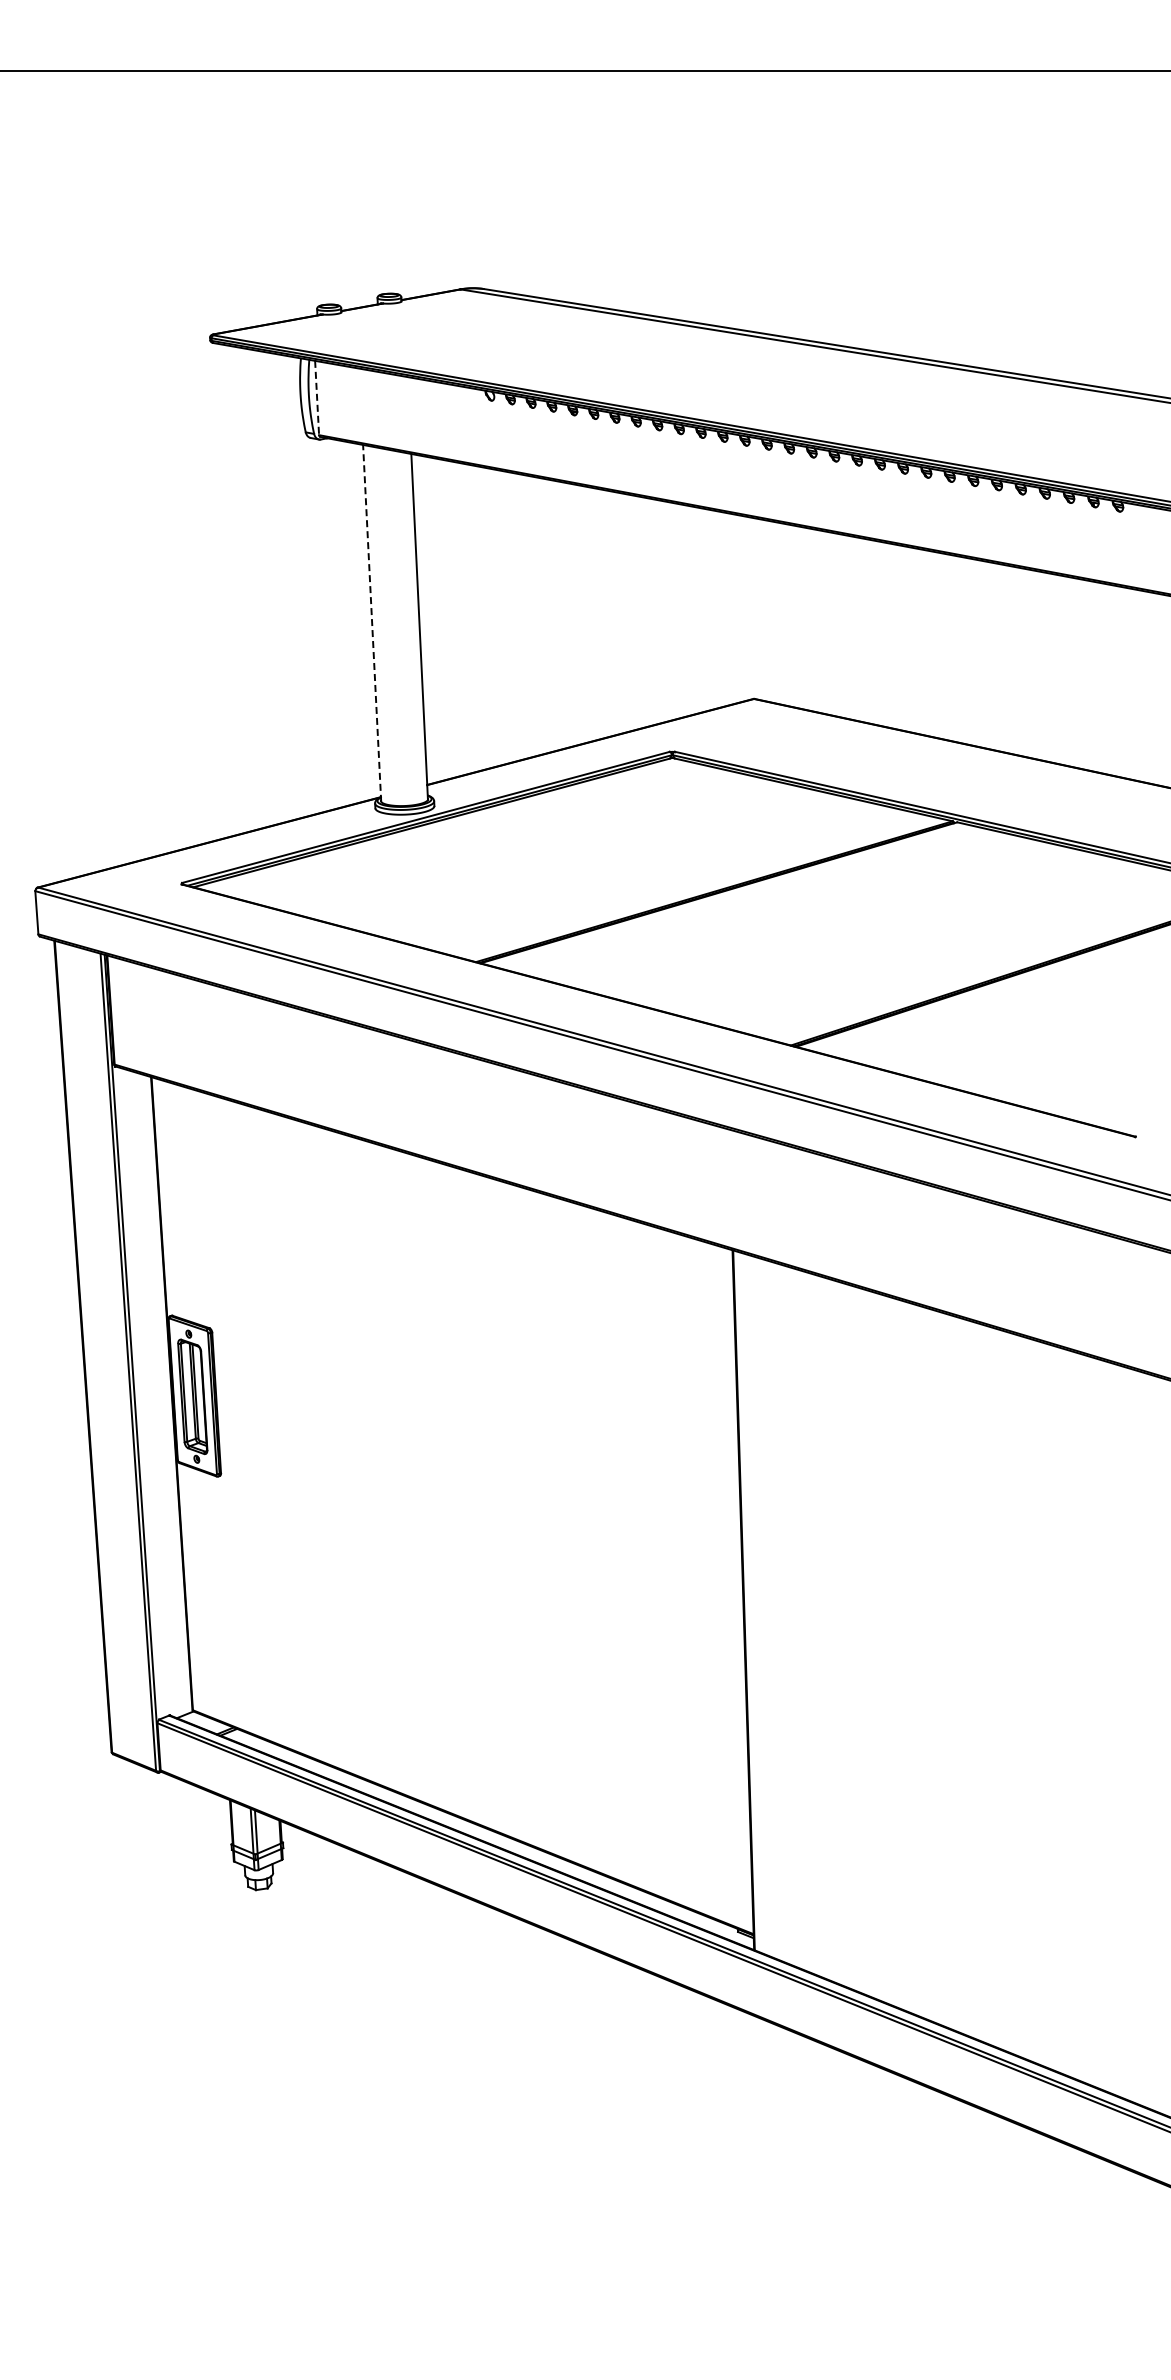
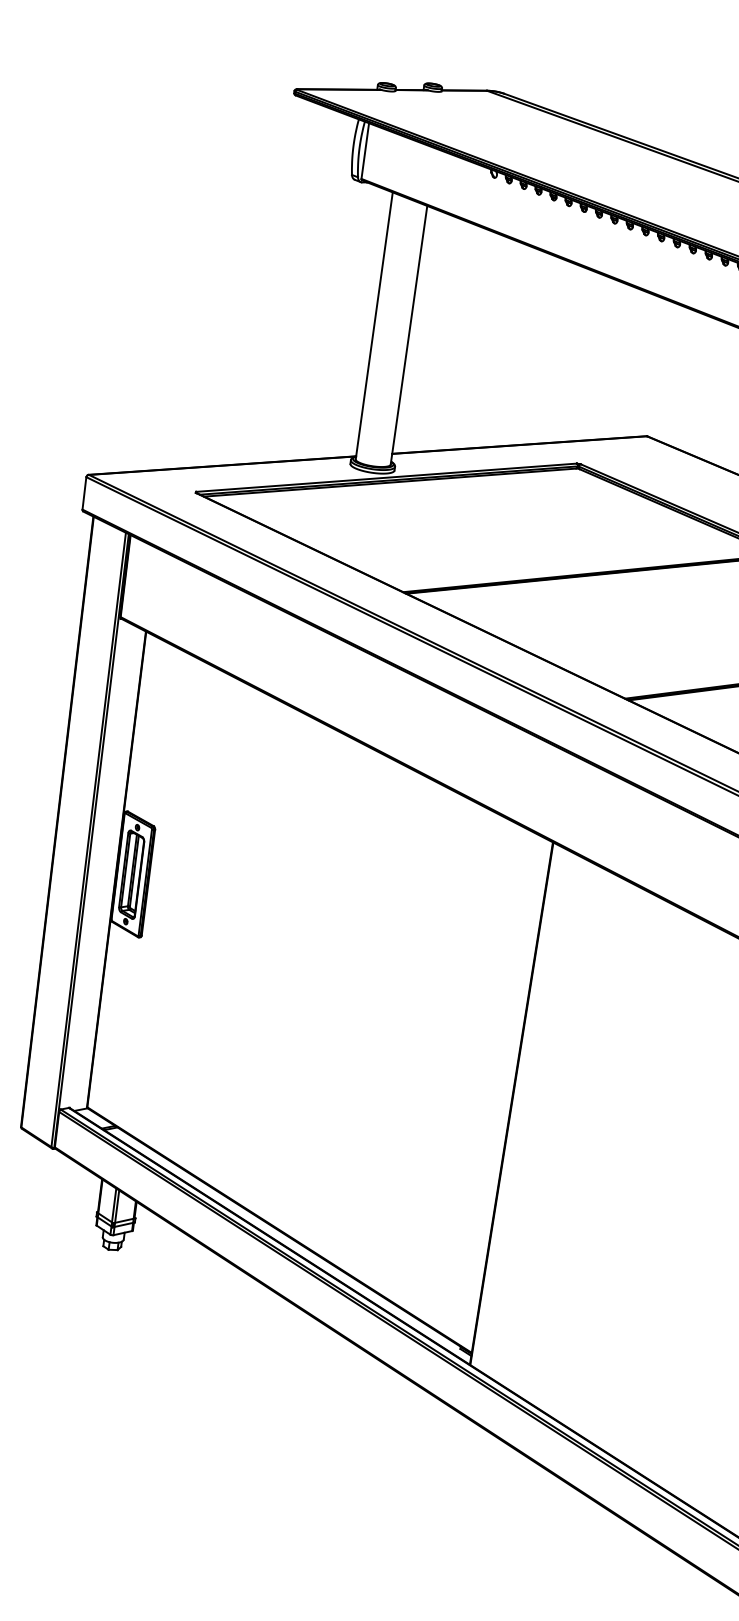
line: (317, 398) -> (365, 151), dashed -> solid
line: (372, 623) -> (374, 326), dashed -> solid

